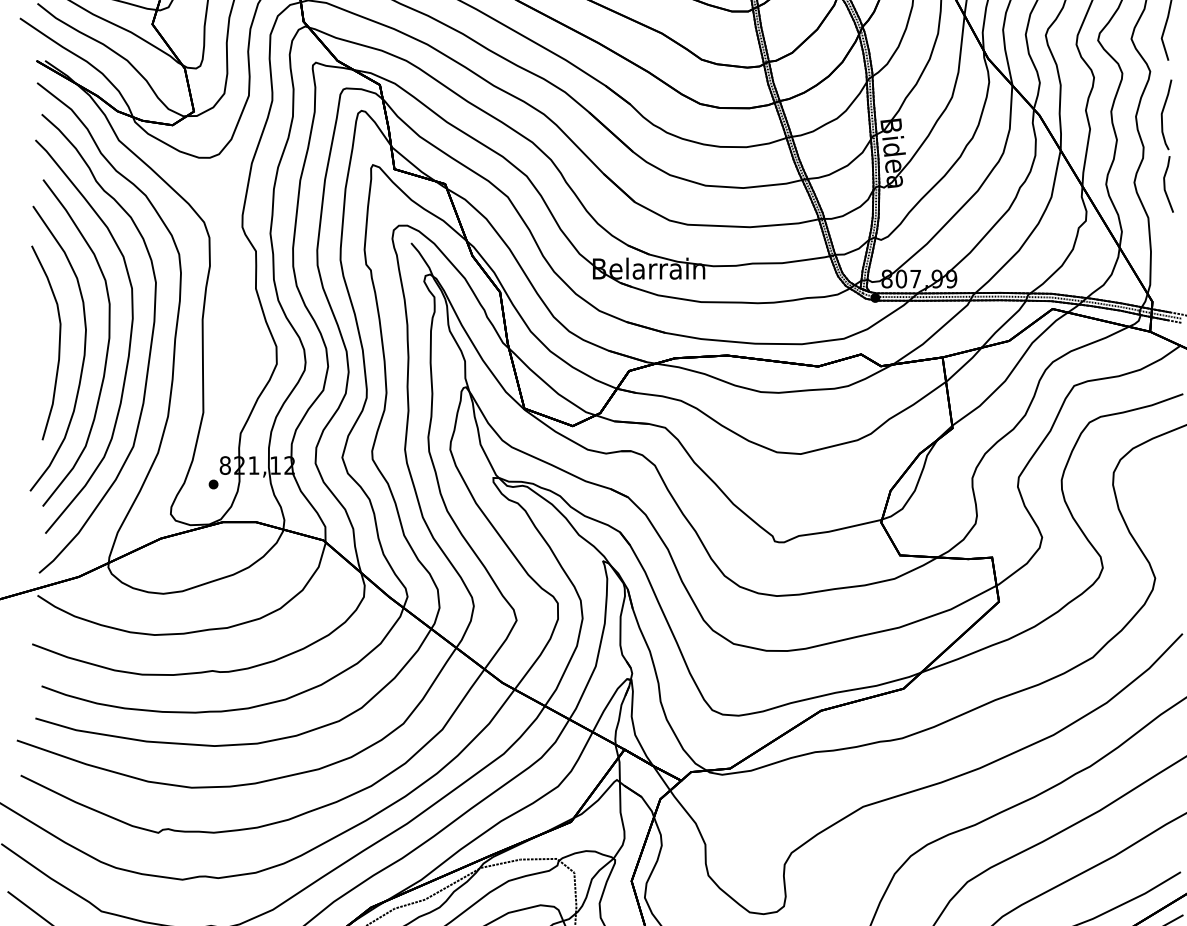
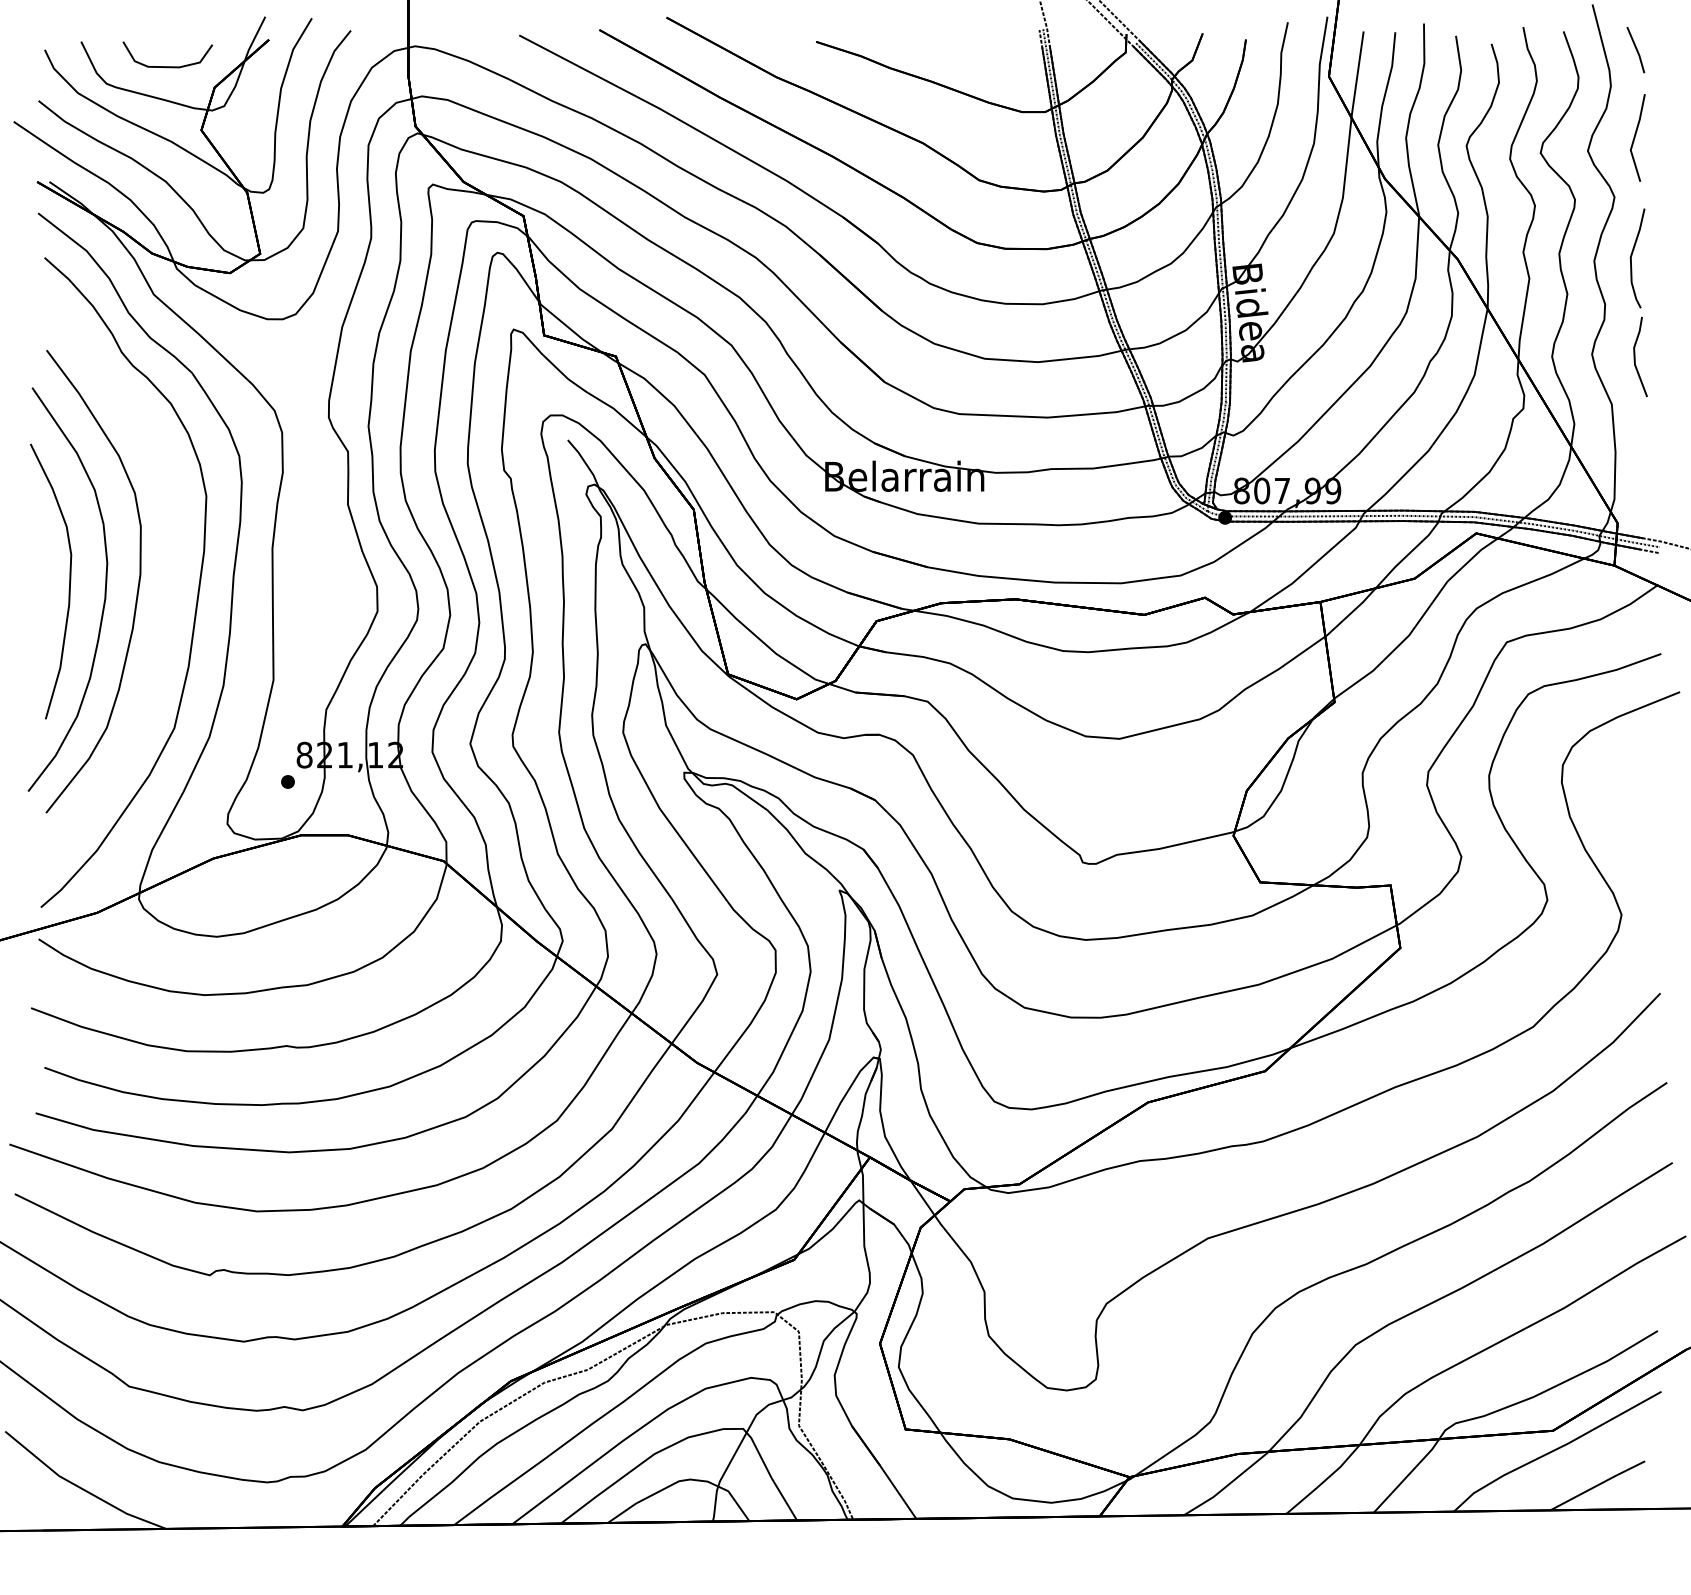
curve: (129, 344) -> (168, 583), removed

